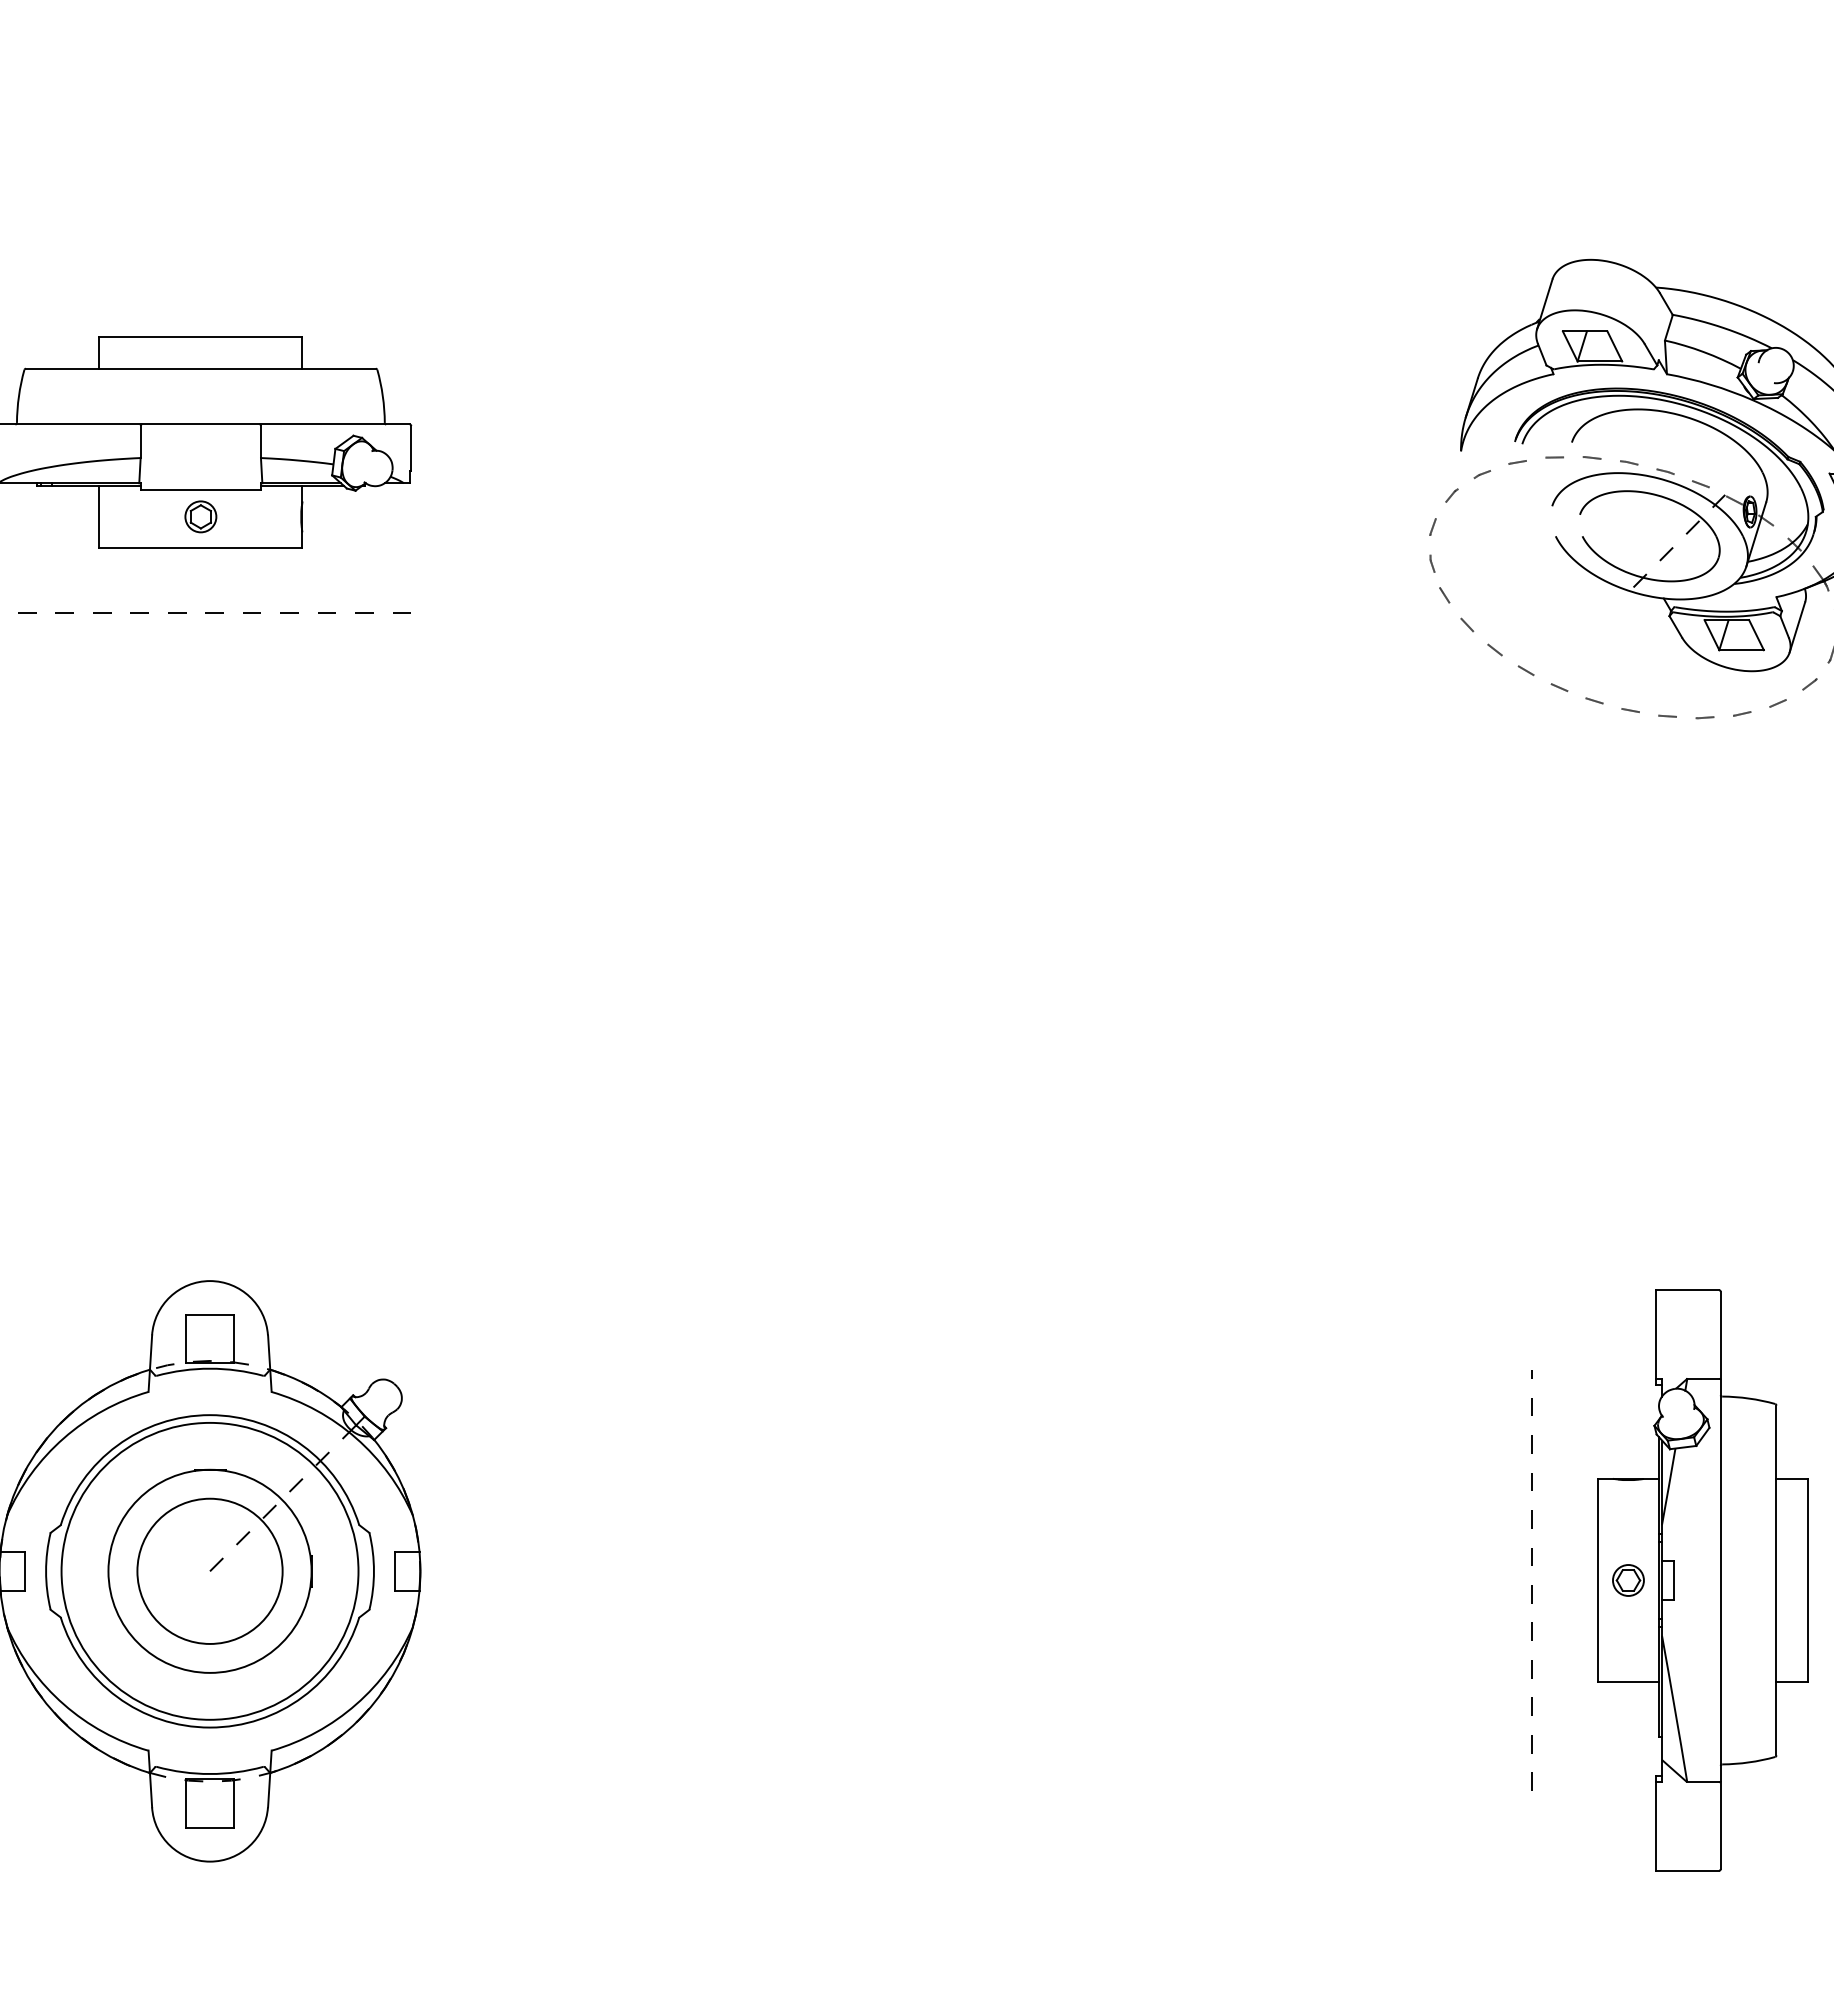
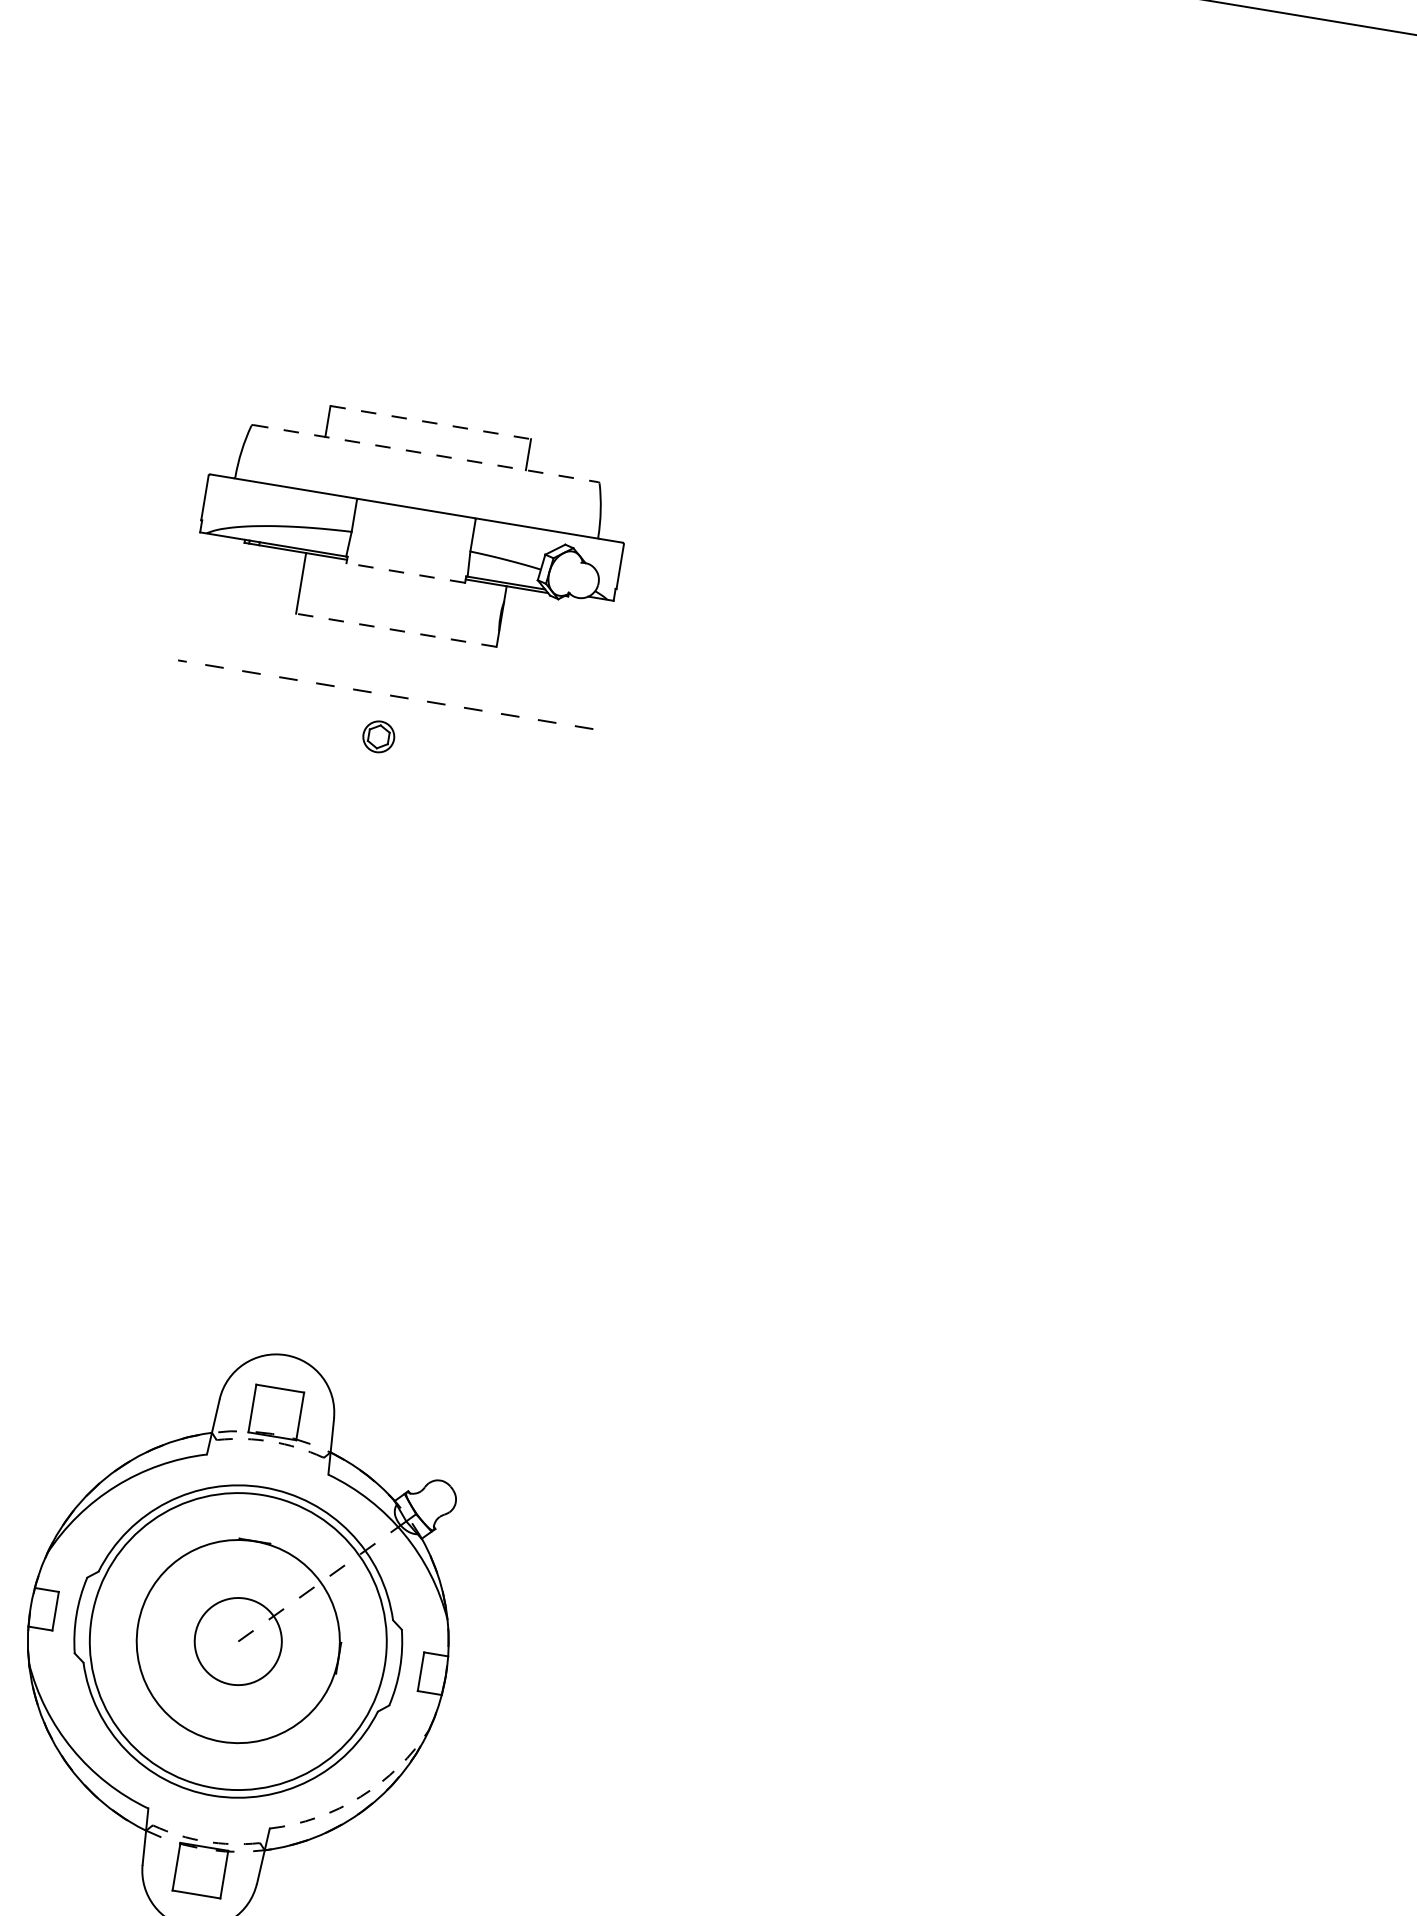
line: (200, 337) -> (430, 422), solid -> dashed
line: (200, 368) -> (425, 453), solid -> dashed
line: (200, 489) -> (405, 572), solid -> dashed
part: (200, 516) -> (378, 736), moved
line: (200, 547) -> (396, 629), solid -> dashed
arc: (210, 1368) -> (271, 1441), solid -> dashed
circle: (209, 1570) -> (237, 1640), size x0.6
arc: (356, 1704) -> (361, 1796), solid -> dashed
arc: (210, 1774) -> (205, 1842), solid -> dashed

